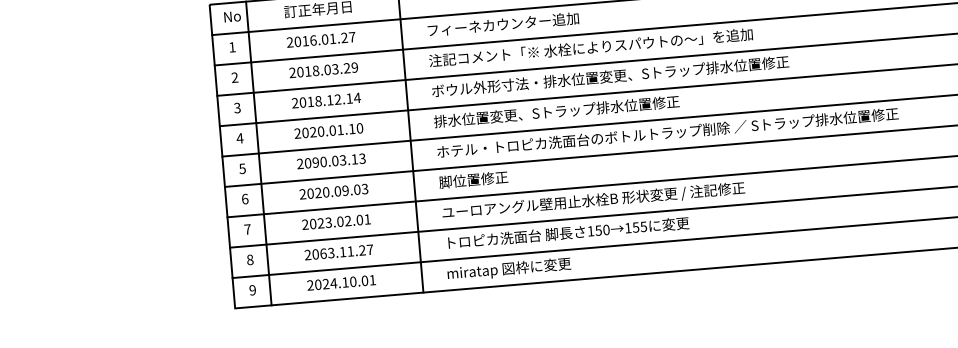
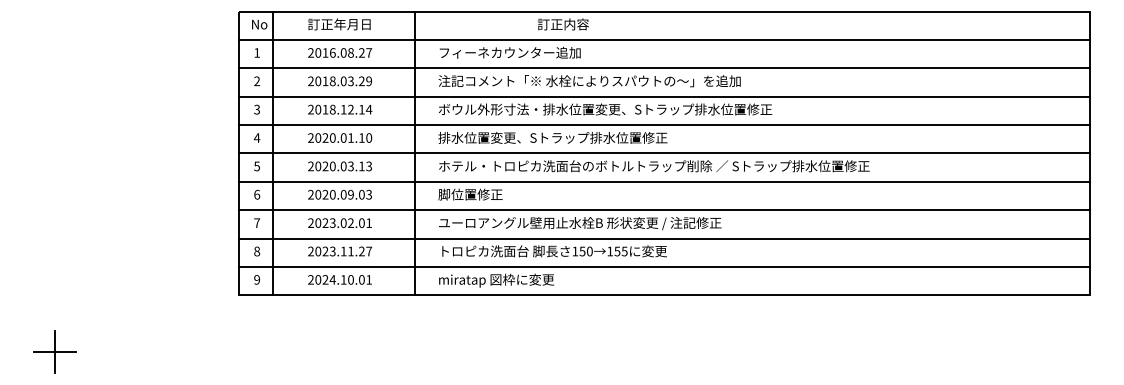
text: (332, 38) -> (350, 52), 2016.01.27 -> 2016.08.27
text: (315, 162) -> (325, 166), 2090.03.13 -> 2020.03.13
text: (323, 253) -> (325, 251), 2063.11.27 -> 2023.11.27

